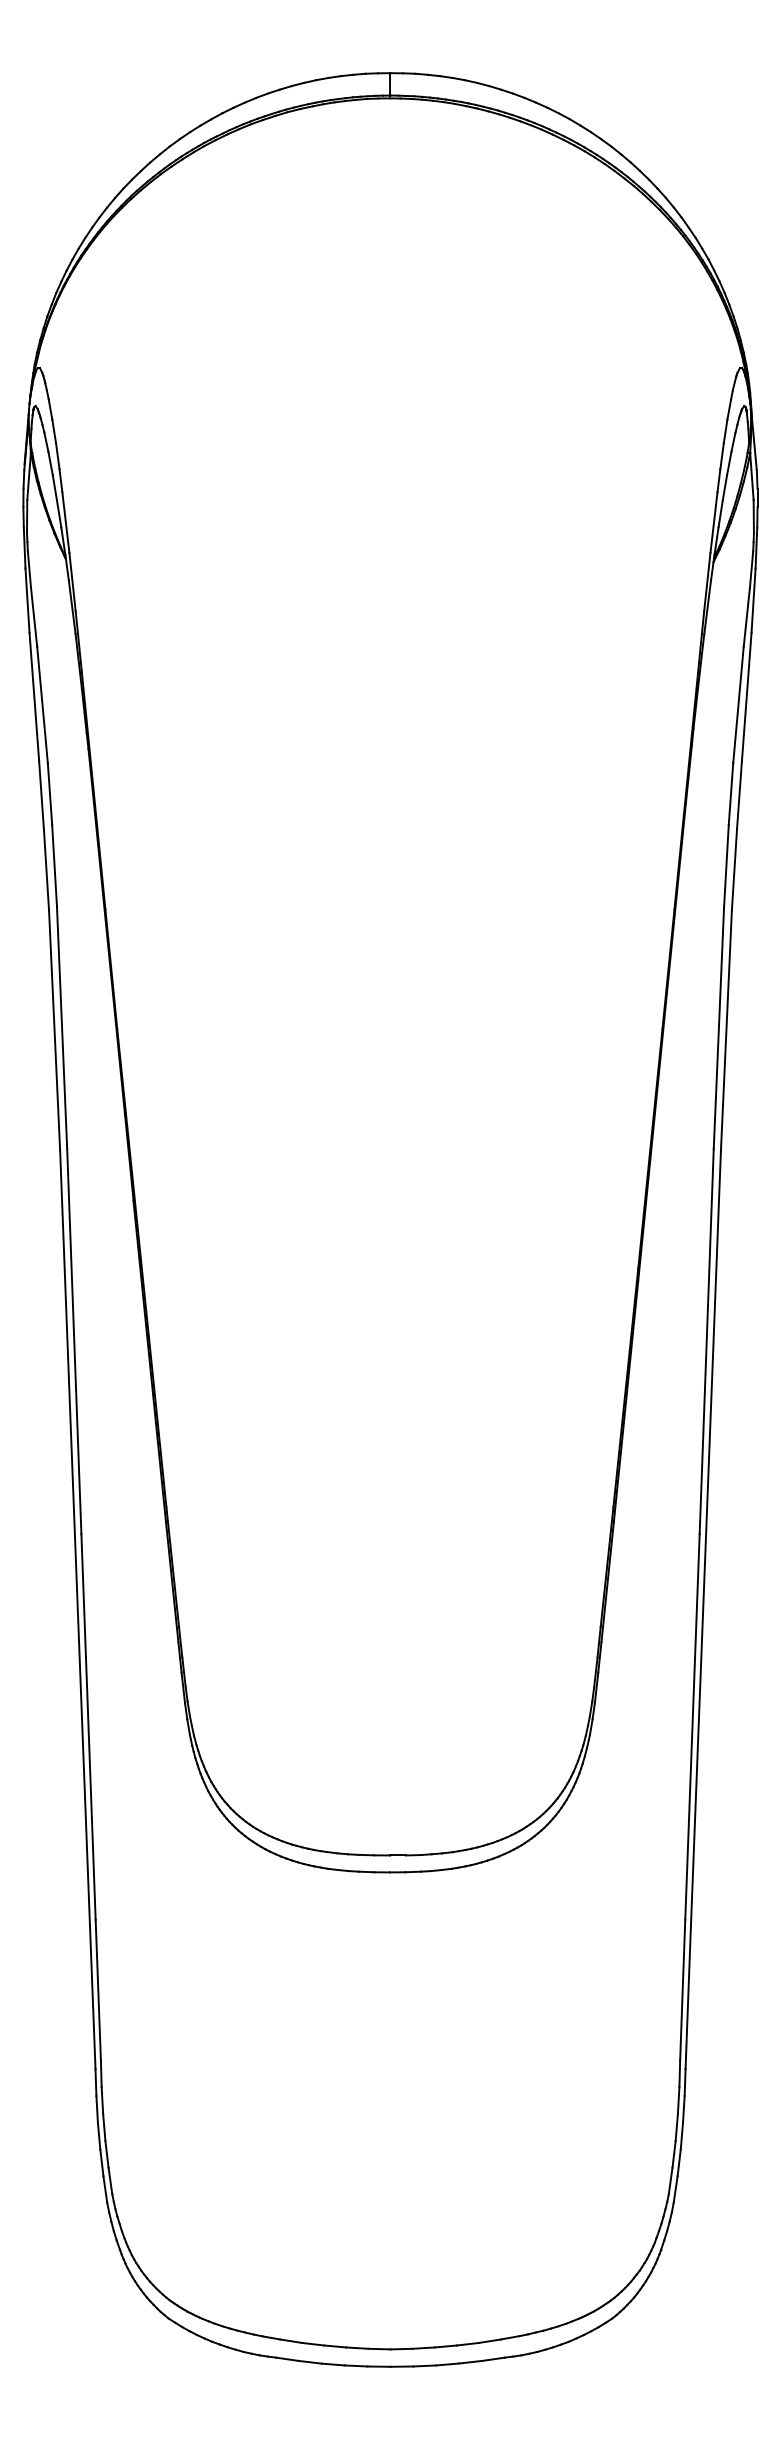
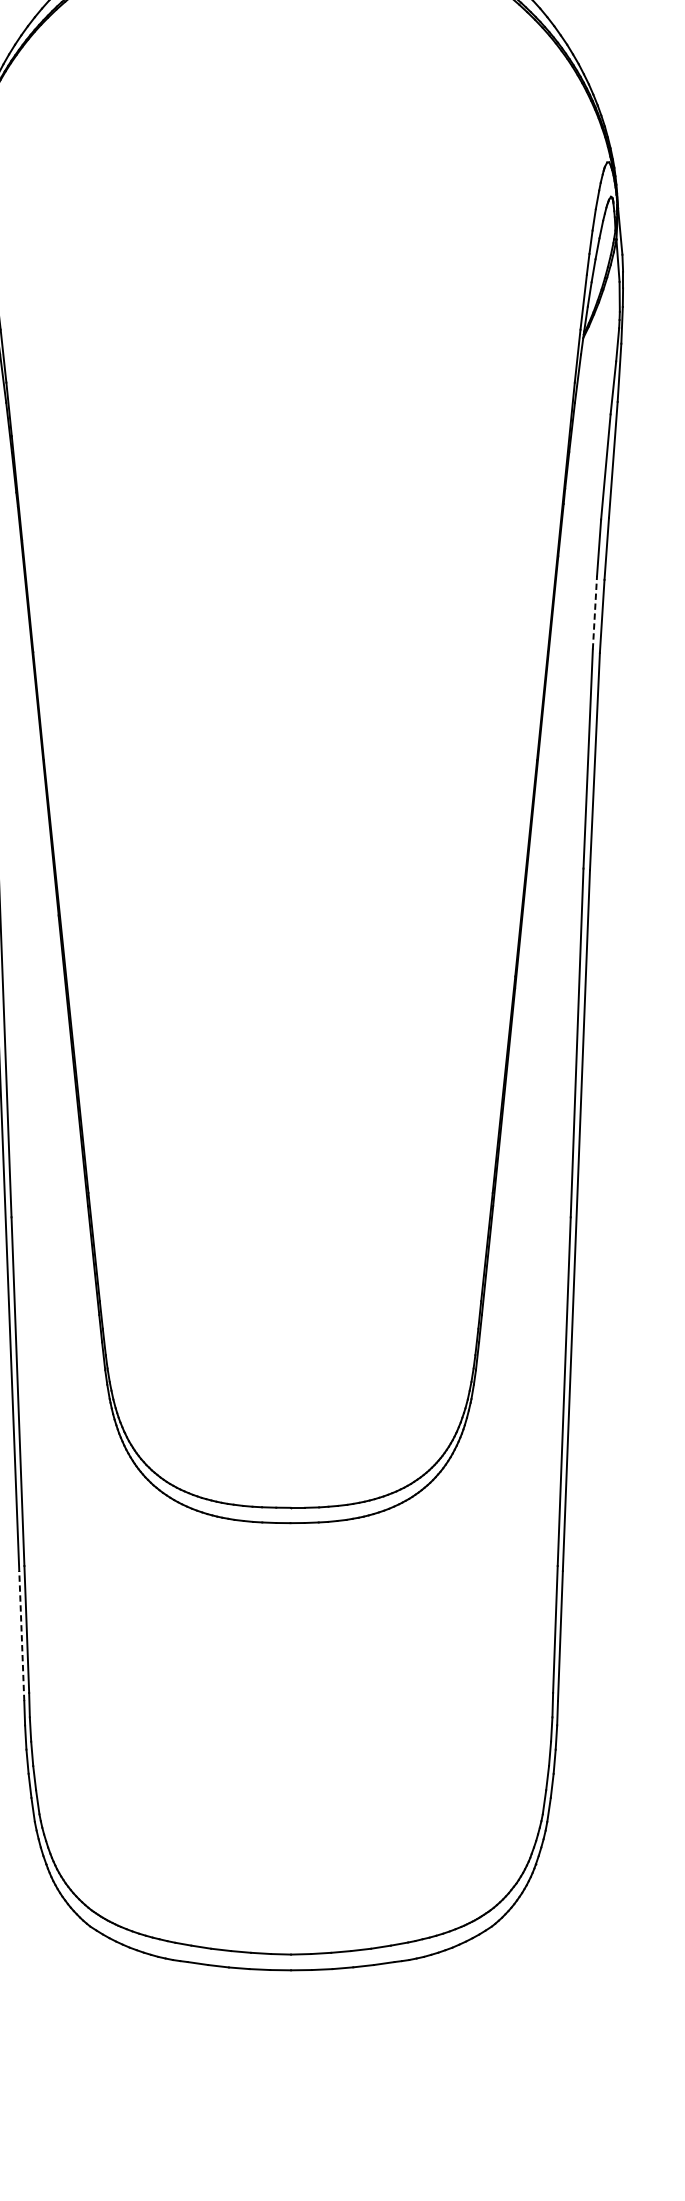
line: (726, 865) -> (595, 612), solid -> dashed
line: (92, 1997) -> (21, 1636), solid -> dashed

